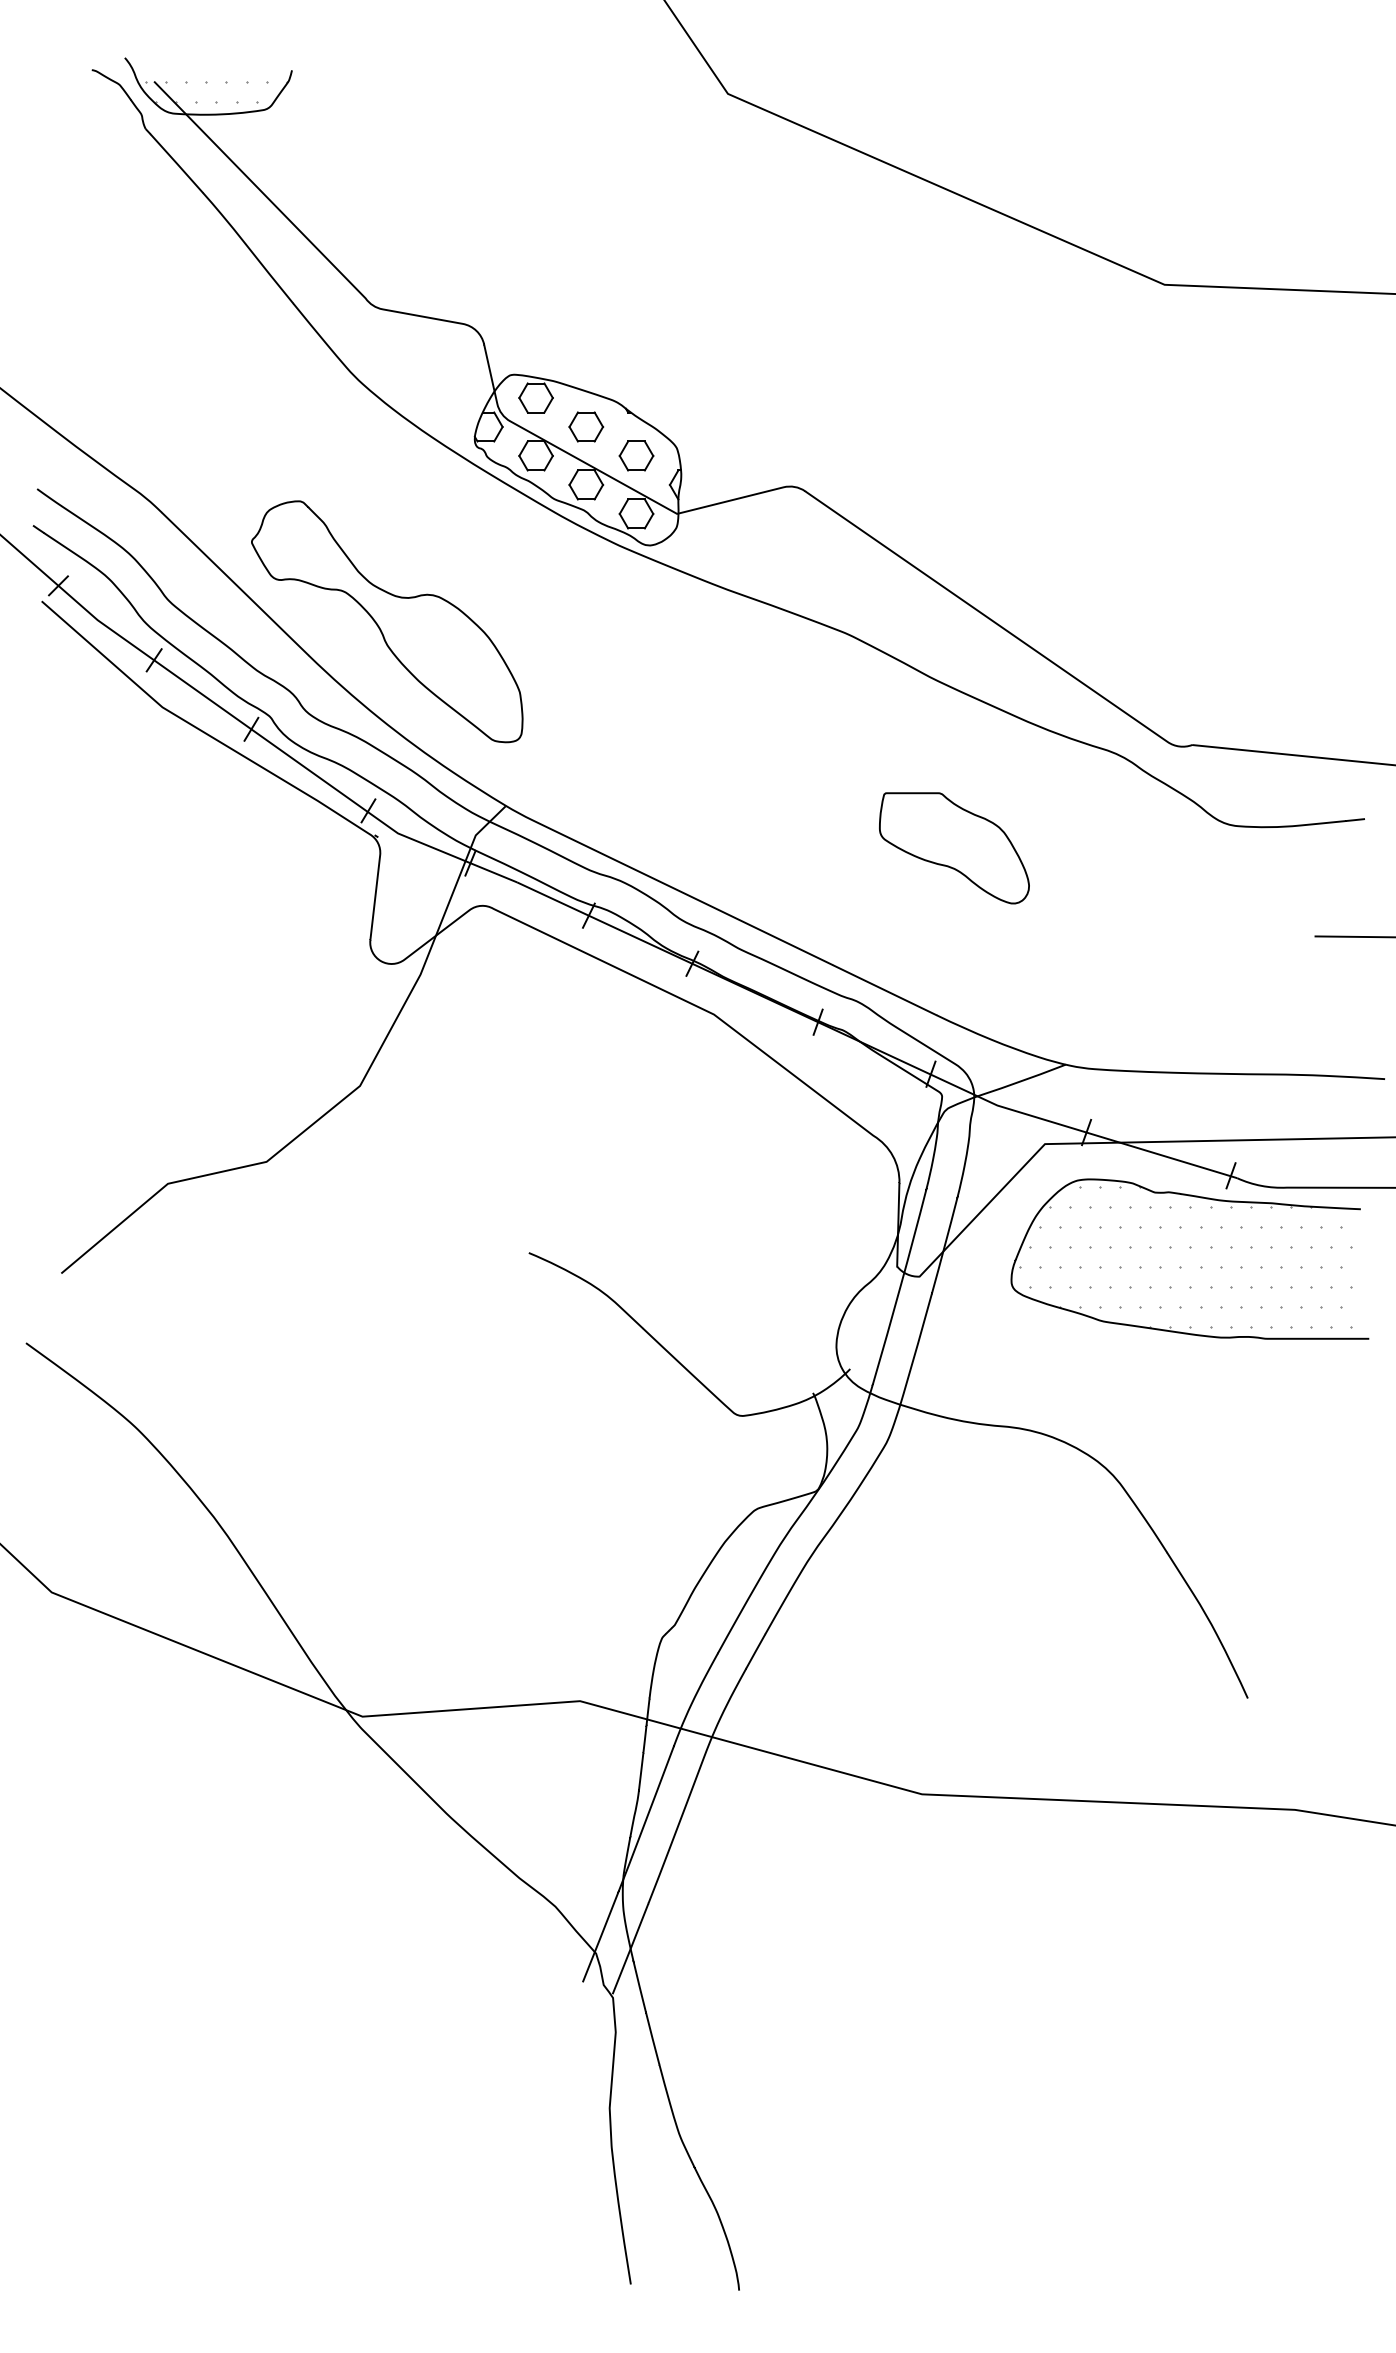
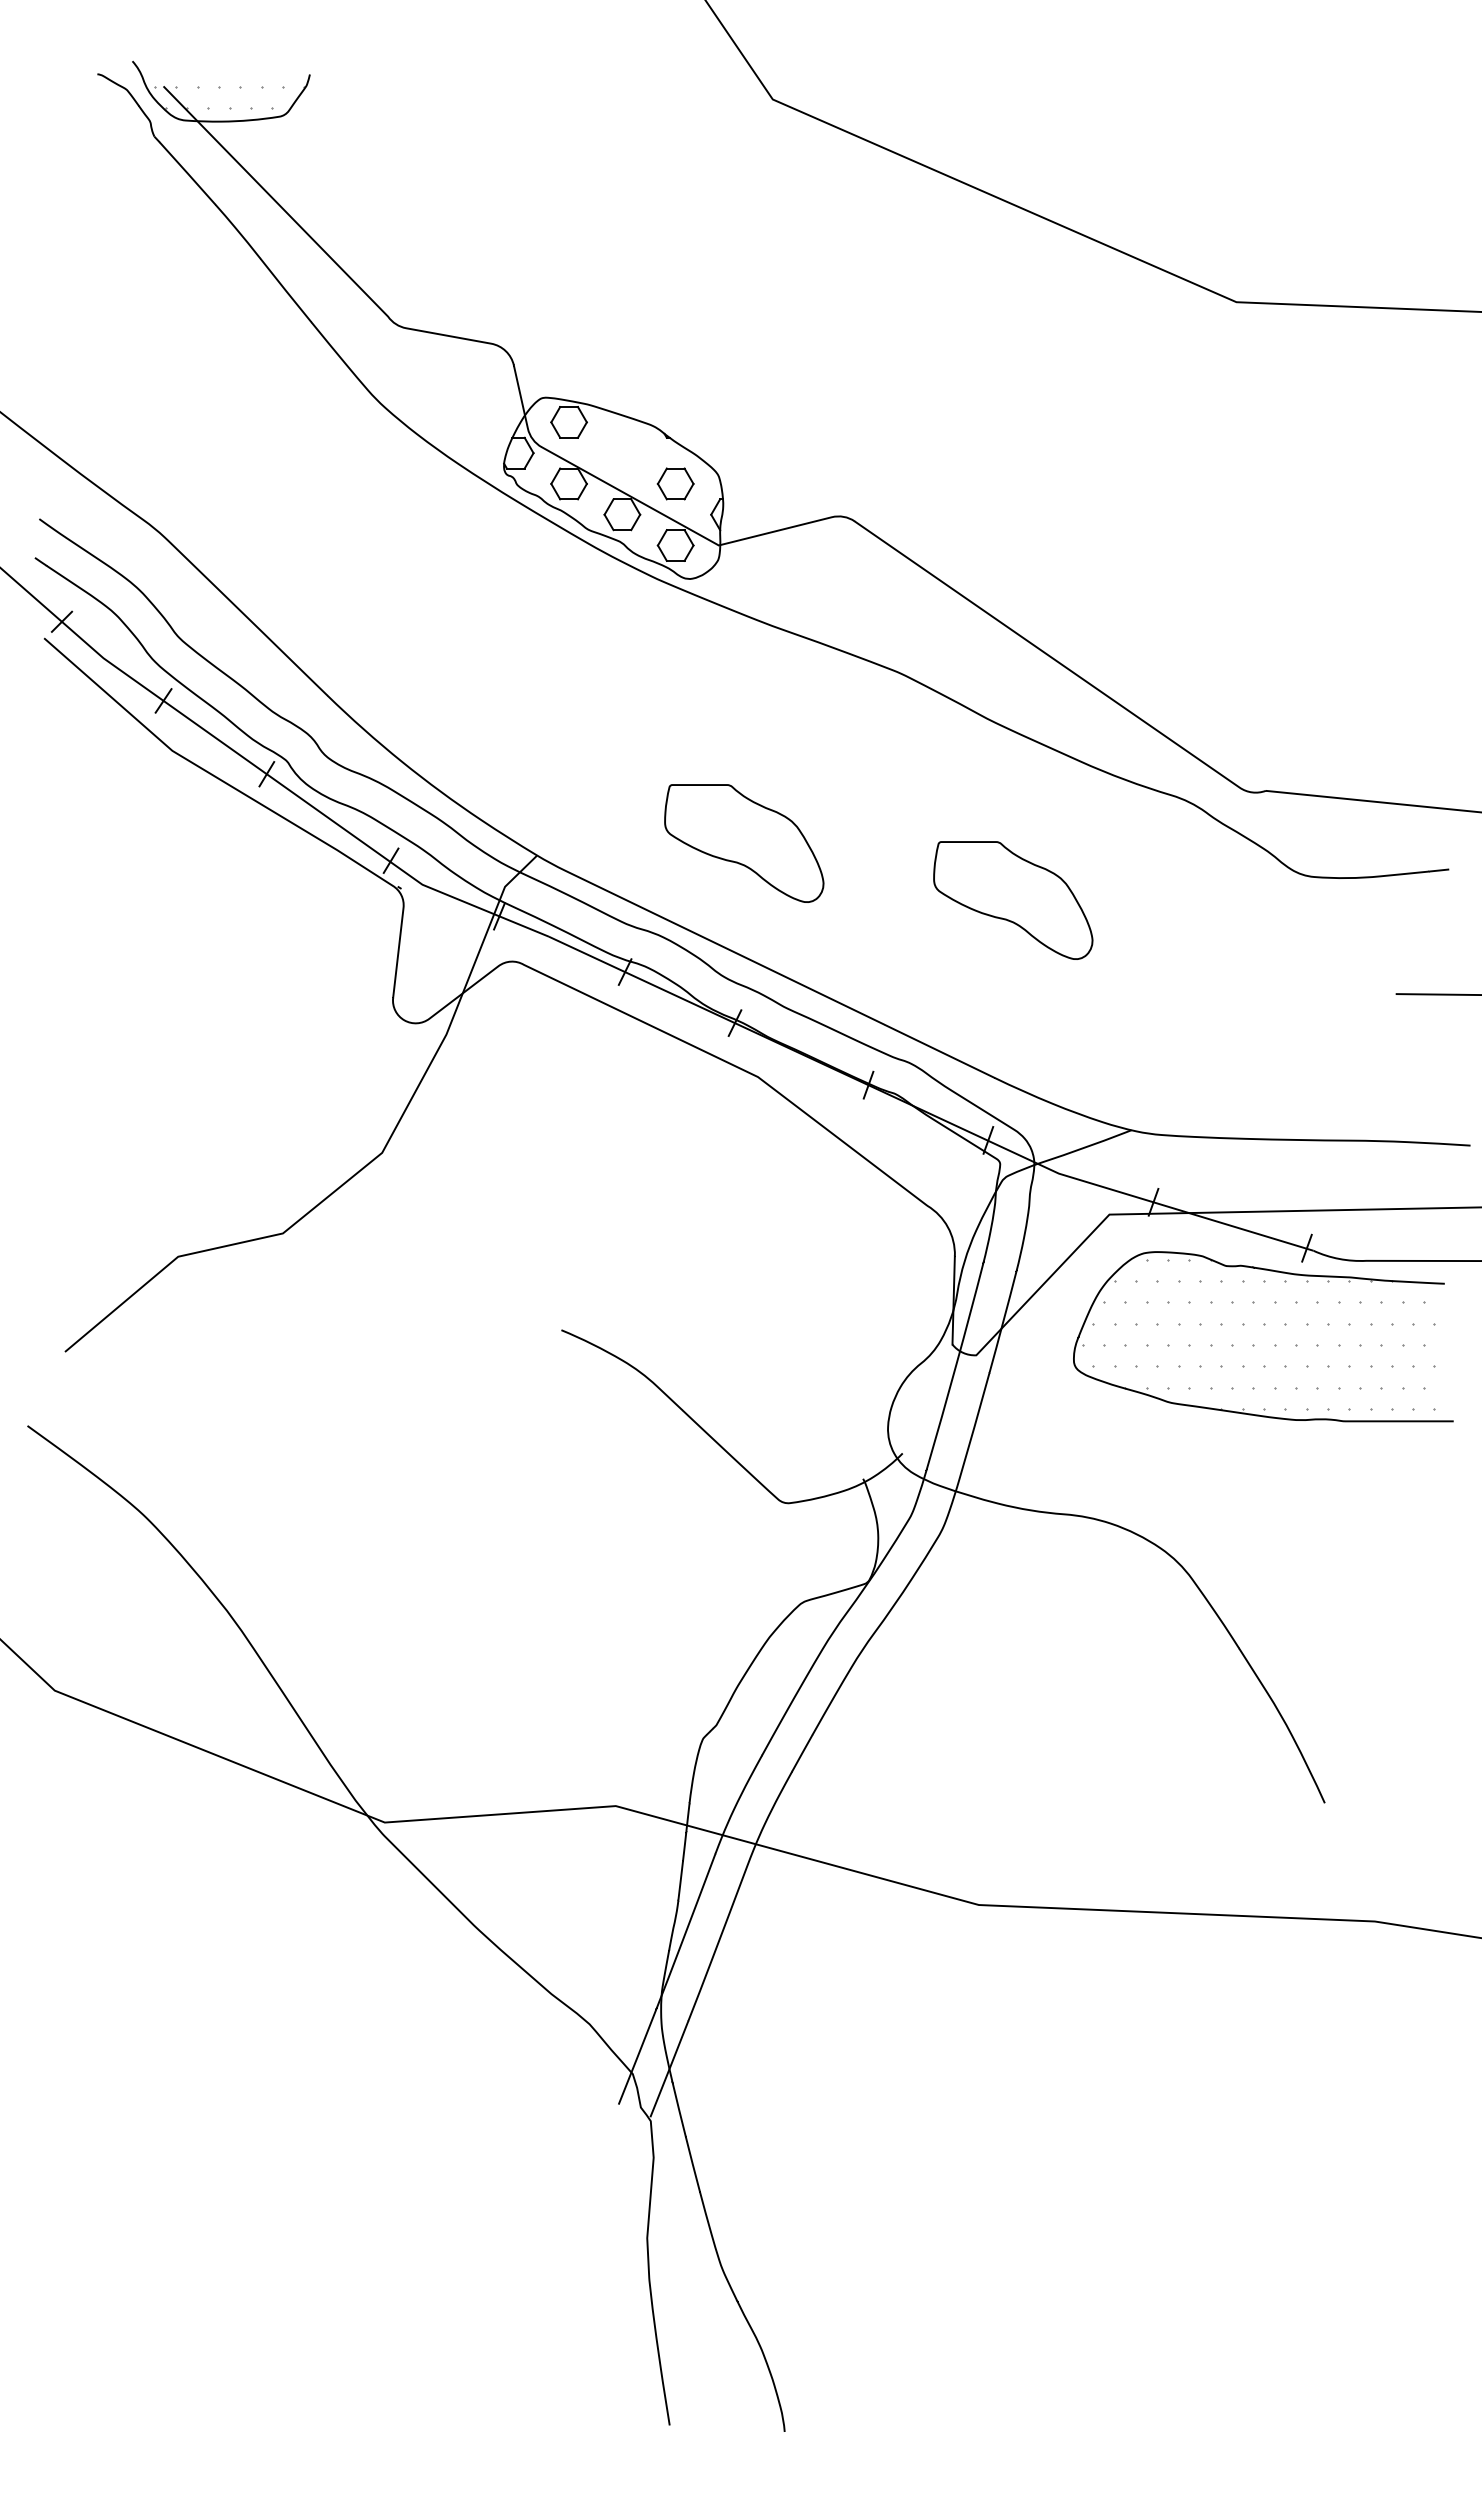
part: (586, 426) -> (622, 452), removed
part: (386, 621) -> (410, 659), removed
part: (701, 794) -> (744, 843), added

